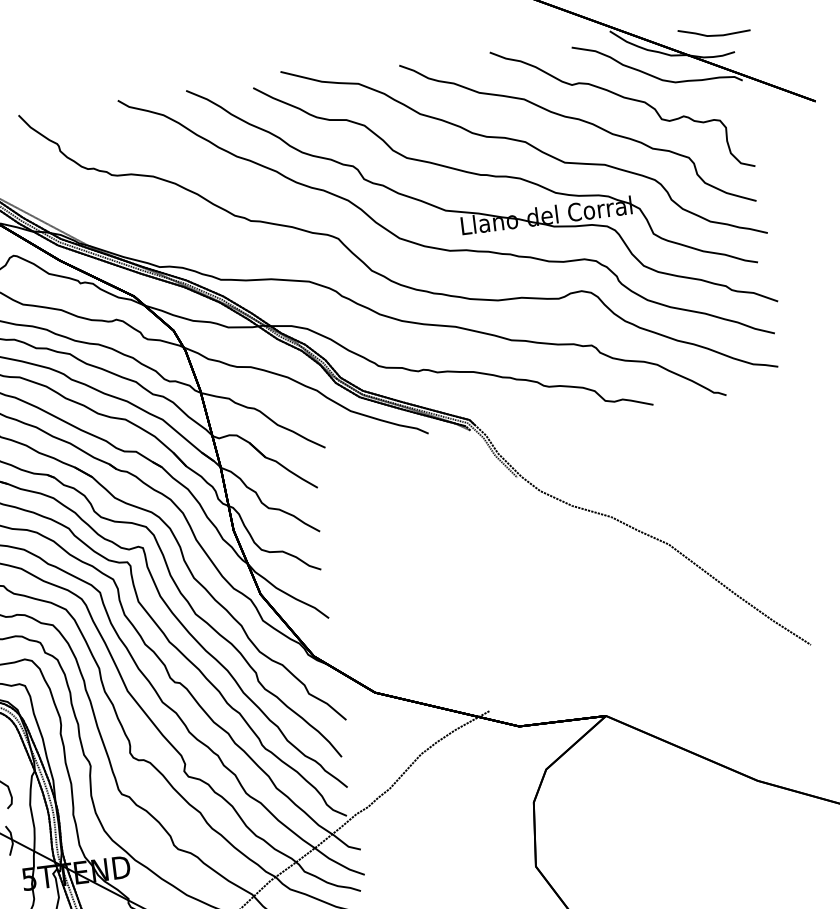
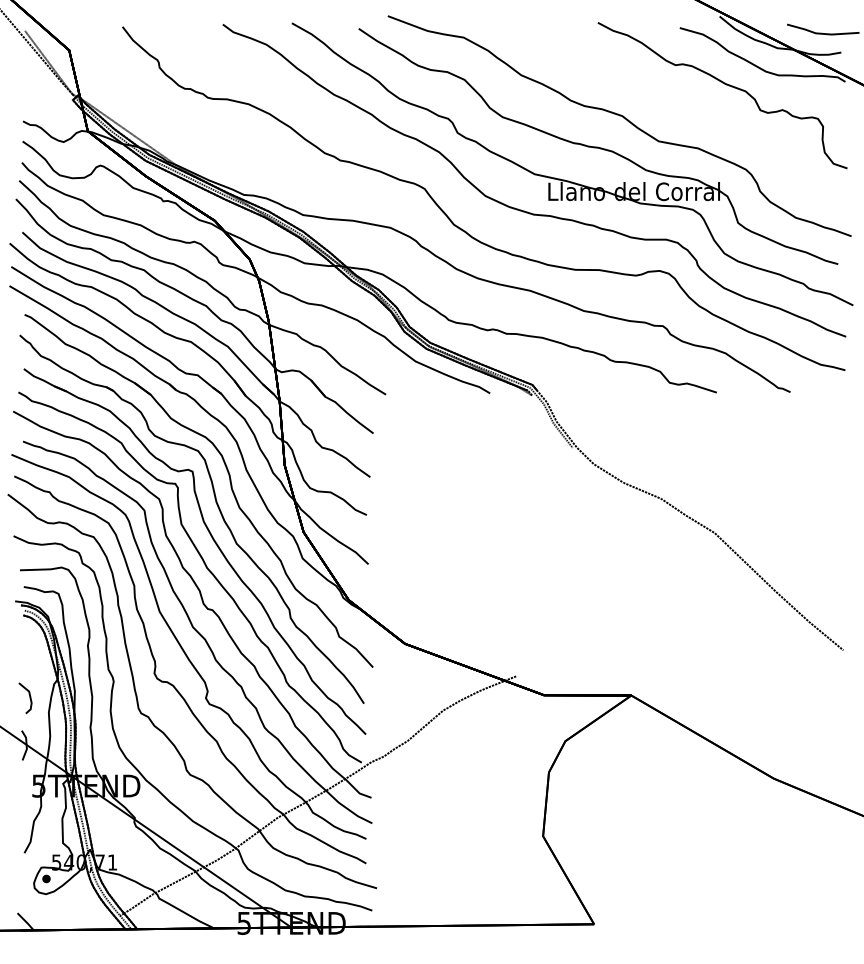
part: (581, 121) -> (680, 102), removed

